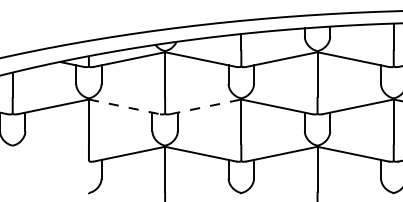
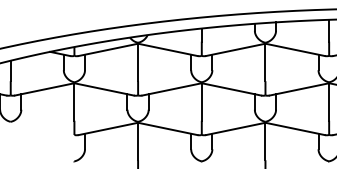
line: (124, 106) -> (104, 89), dashed -> solid
line: (206, 106) -> (172, 89), dashed -> solid

